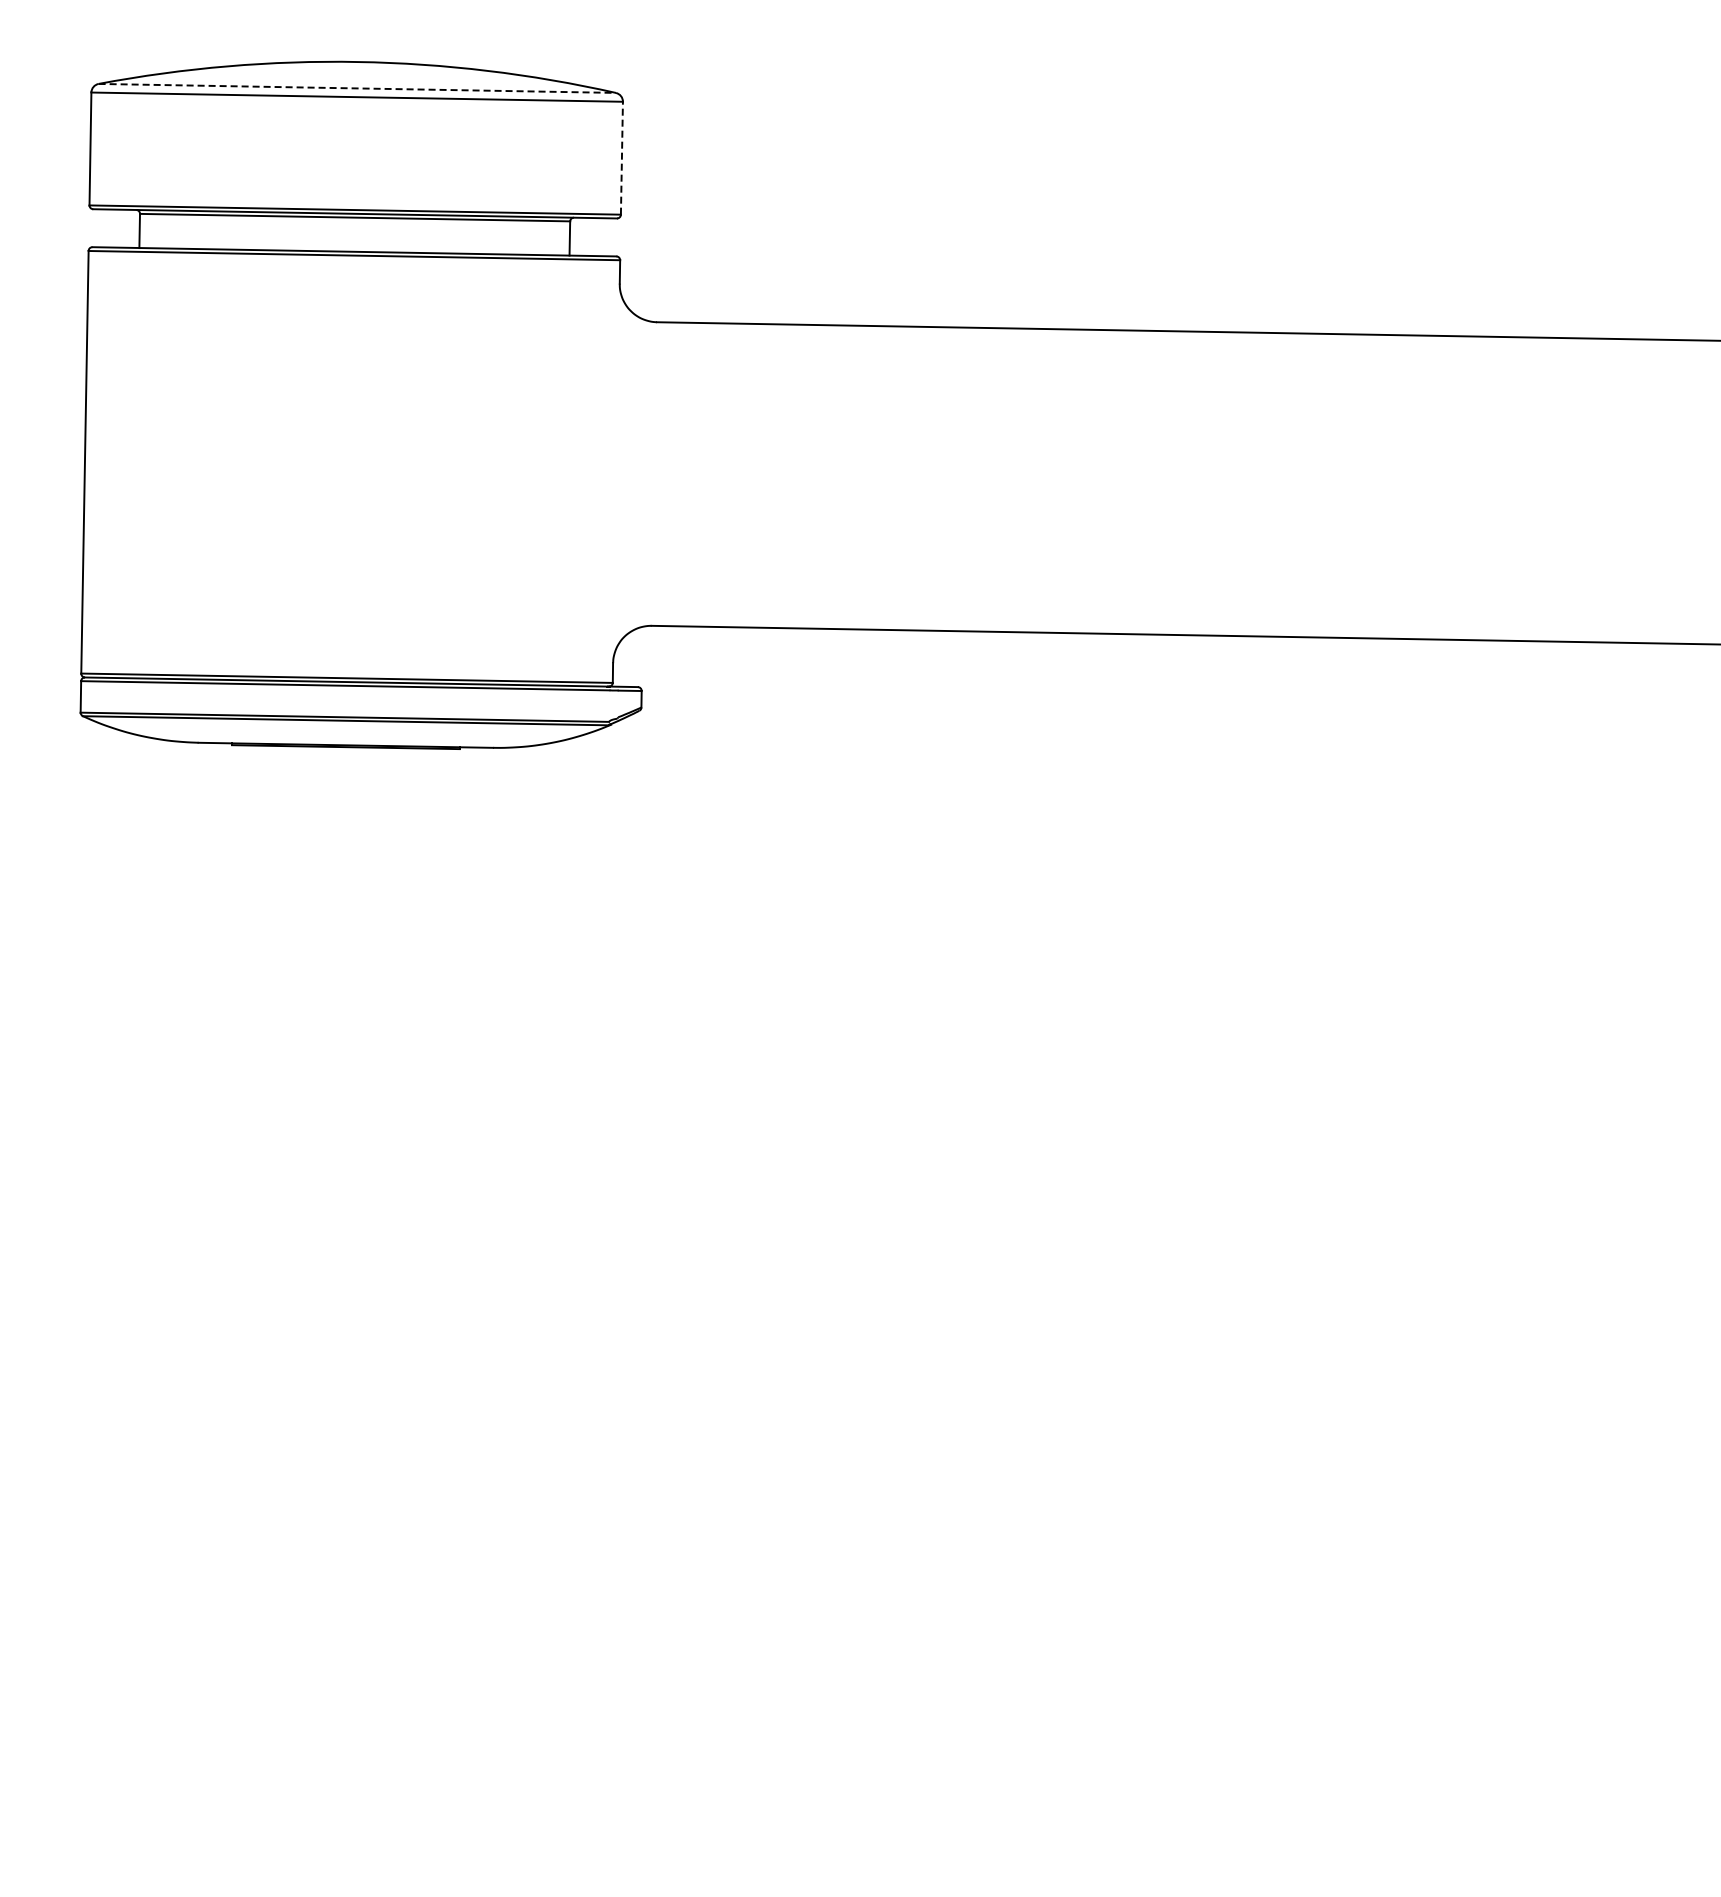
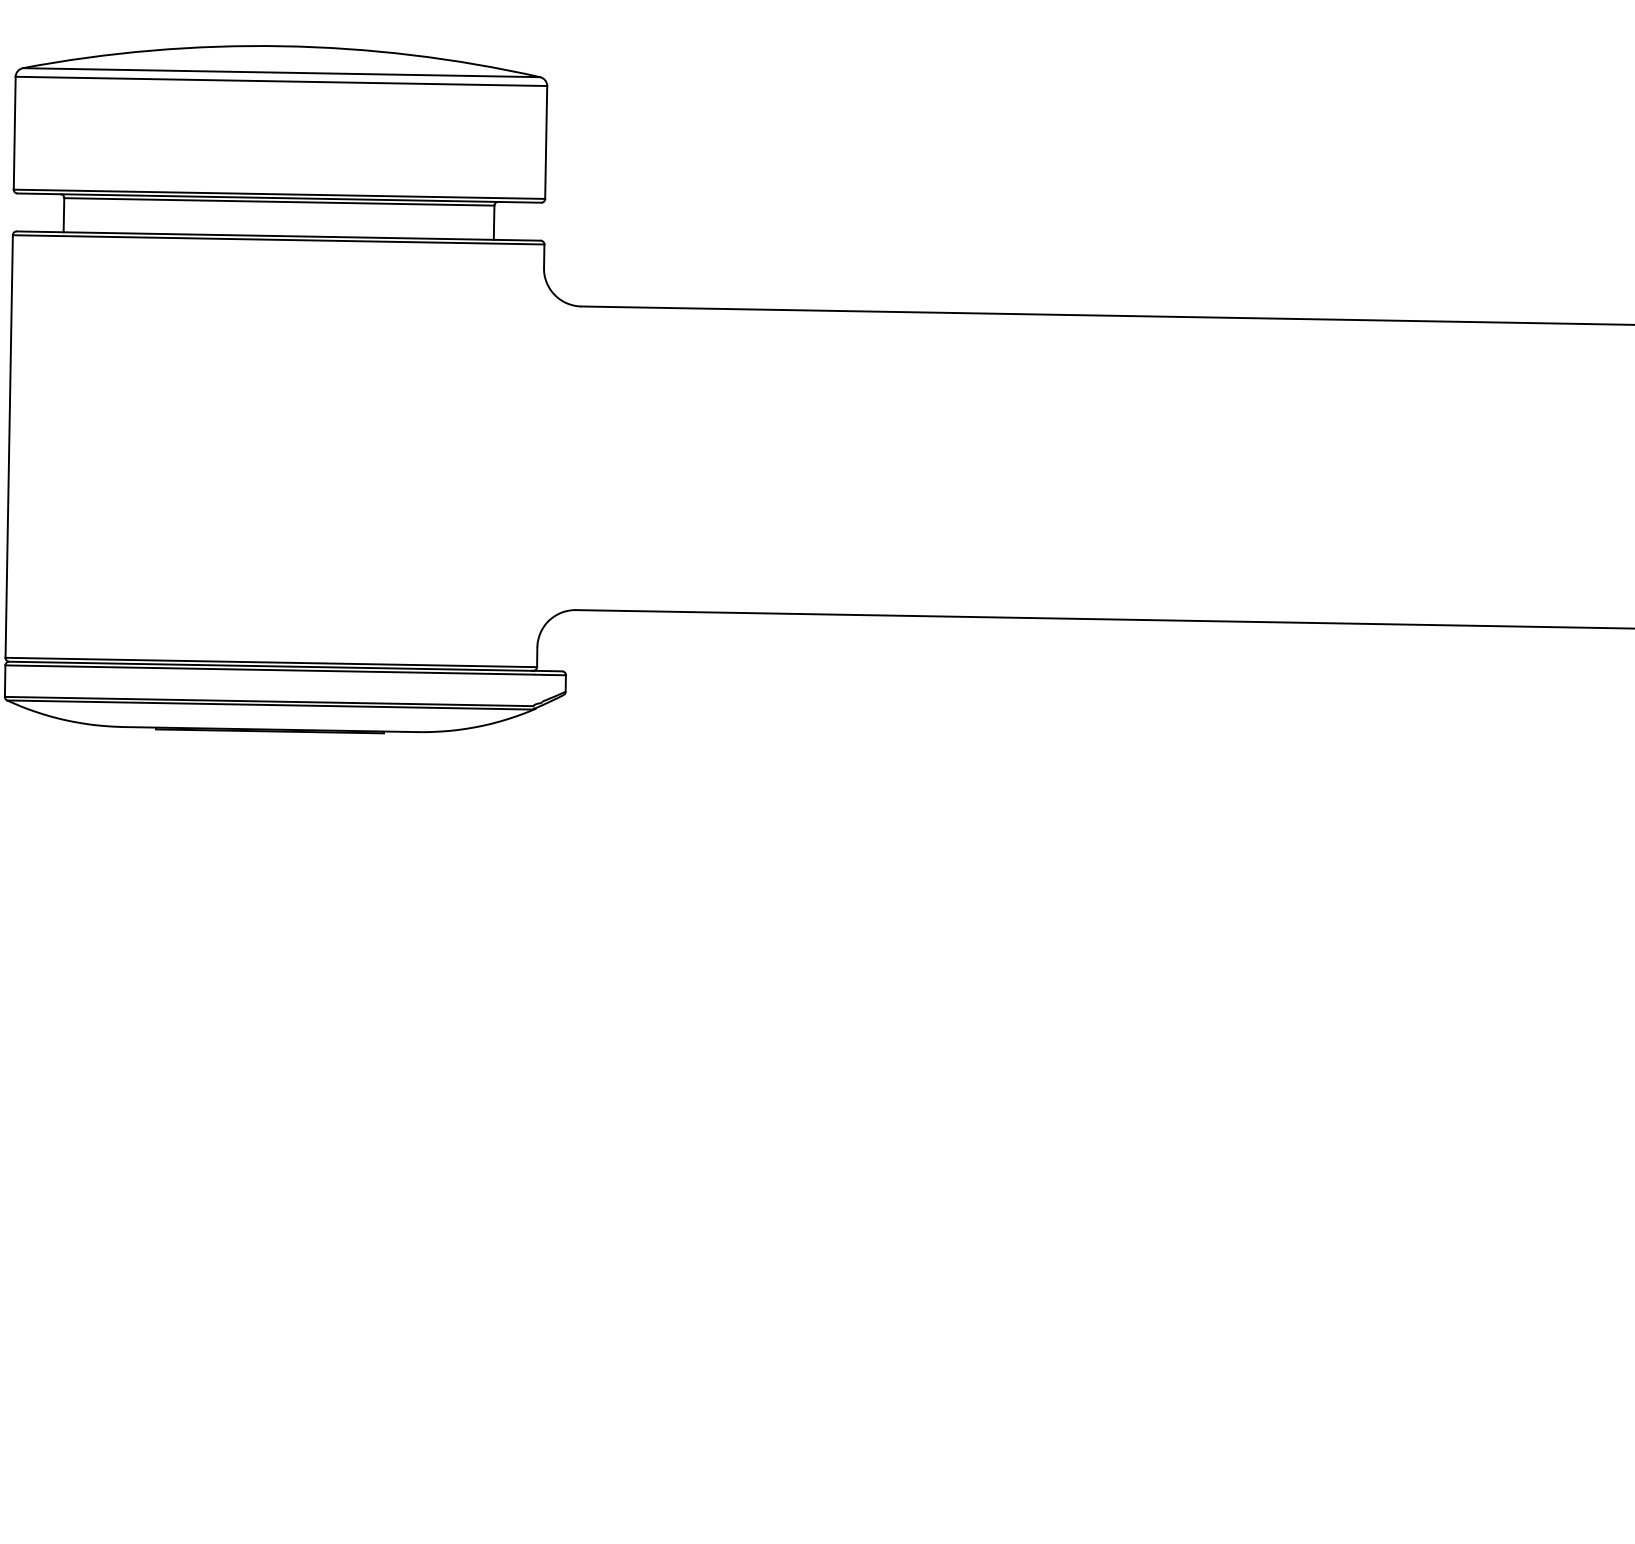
line: (357, 88) -> (281, 72), dashed -> solid
line: (621, 157) -> (545, 141), dashed -> solid

